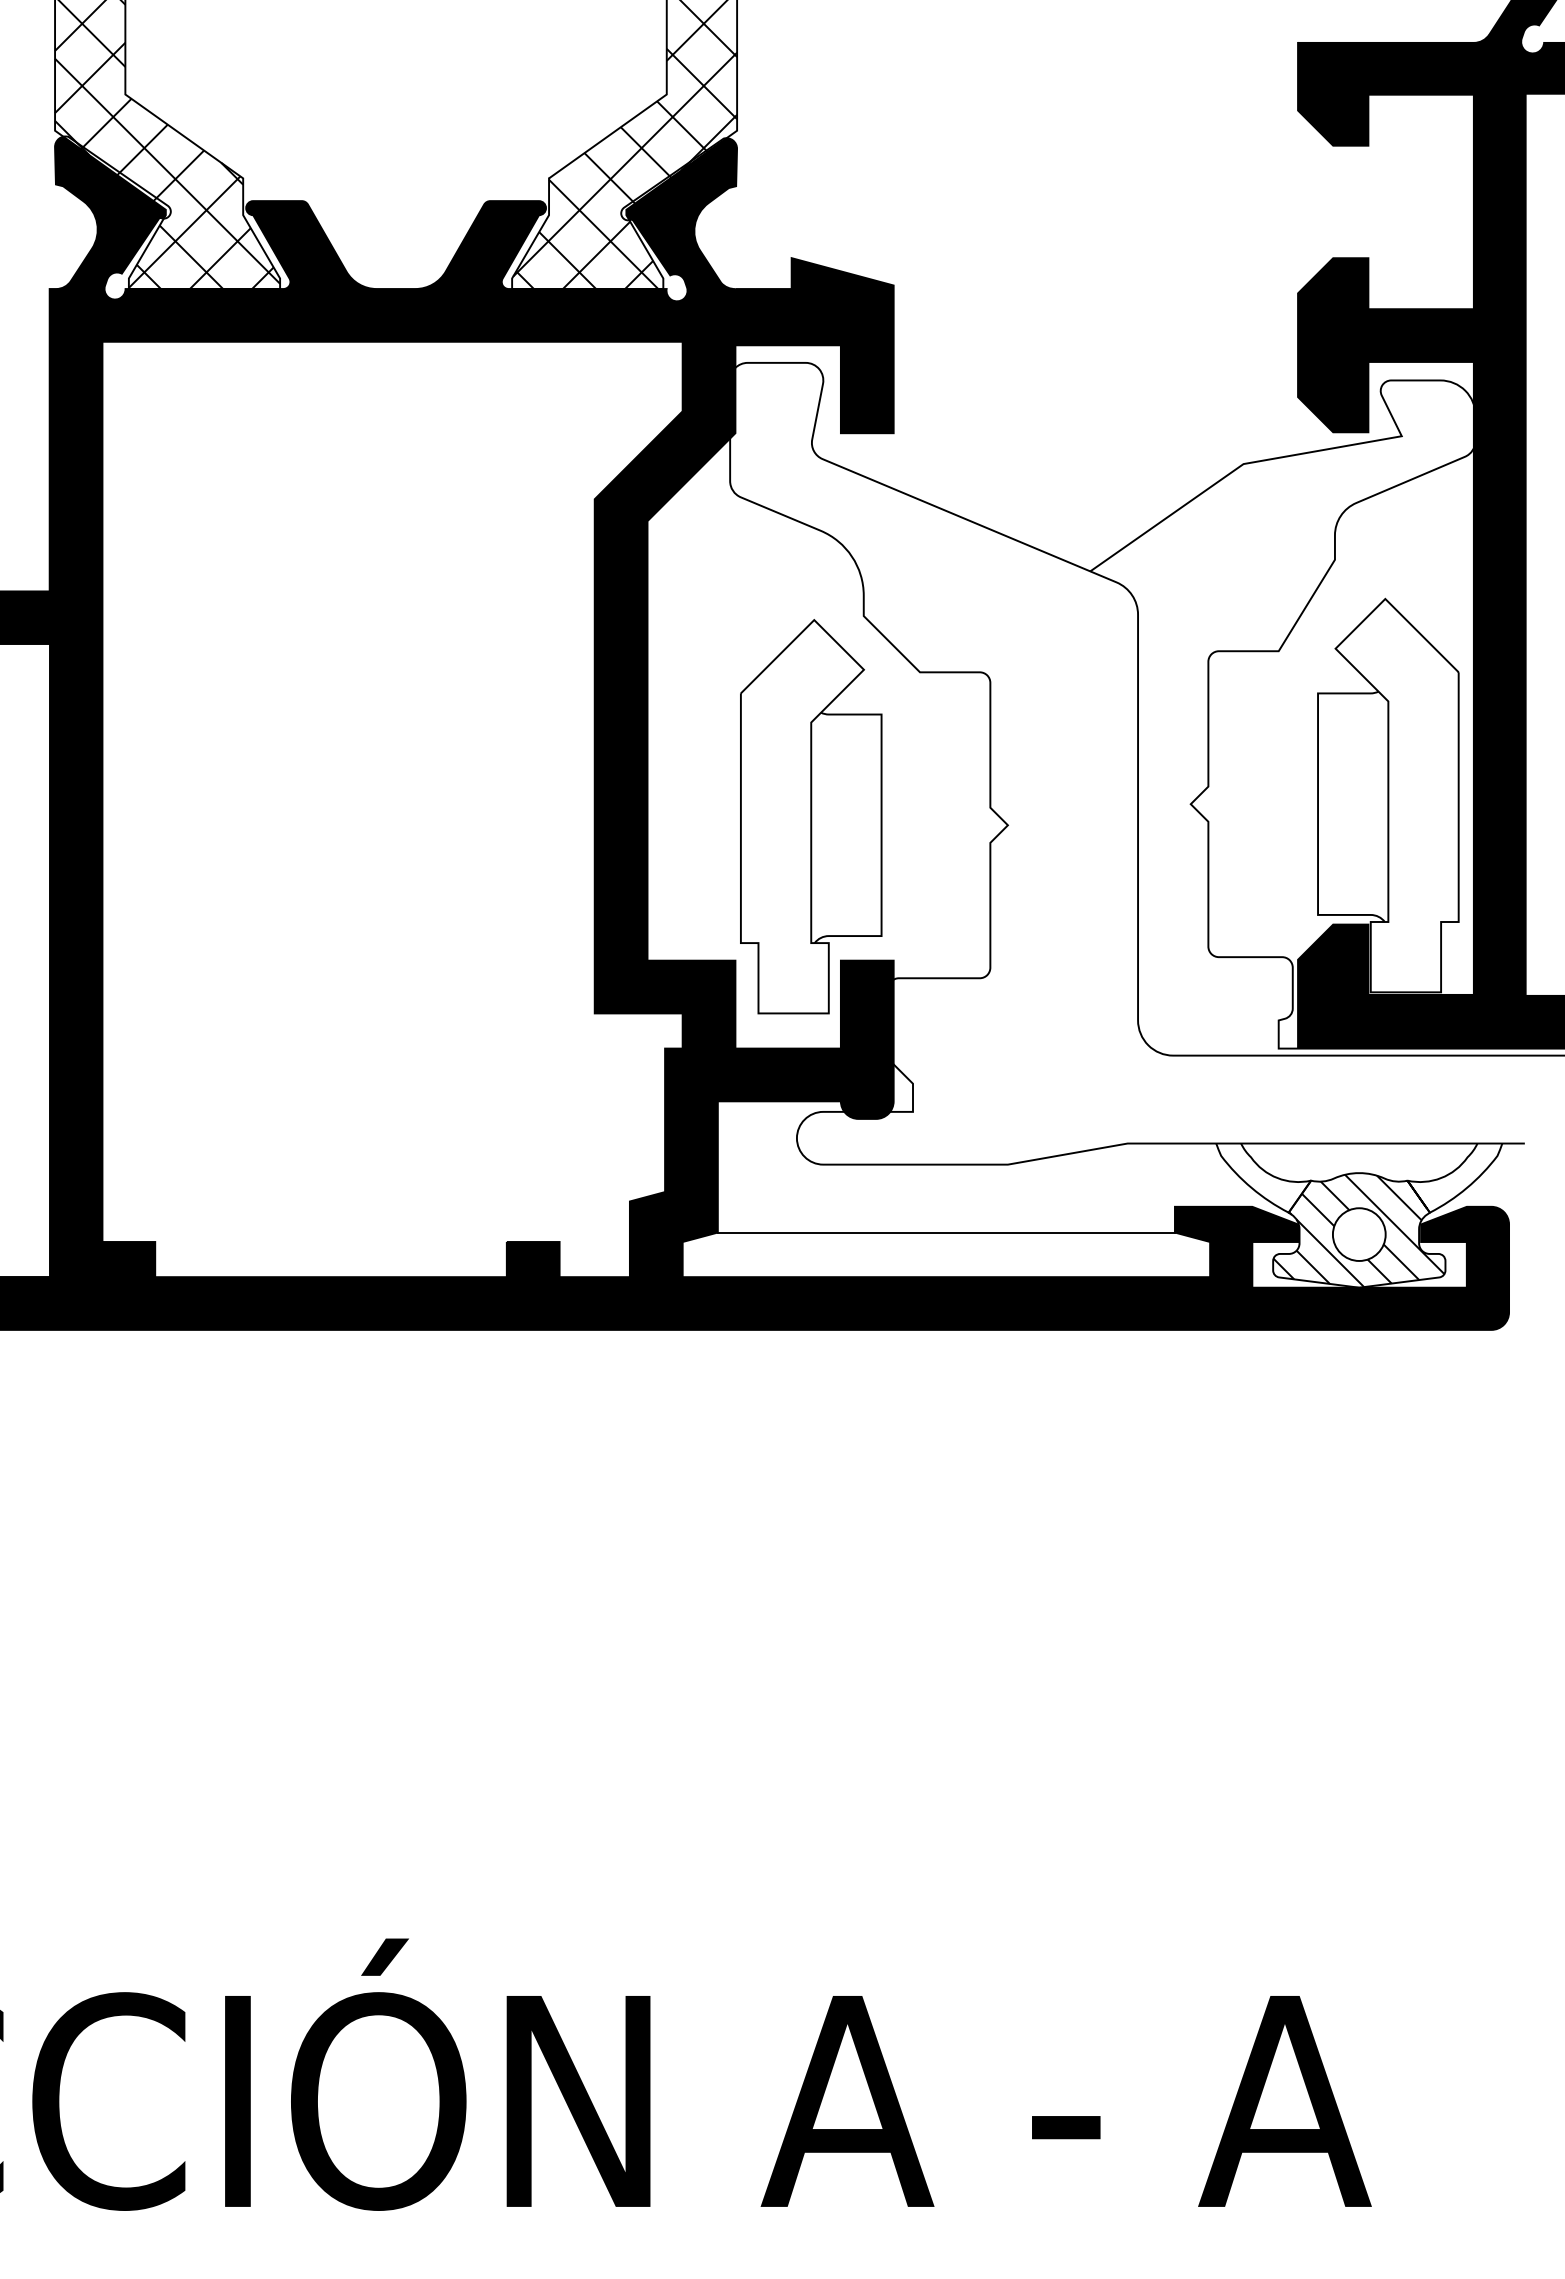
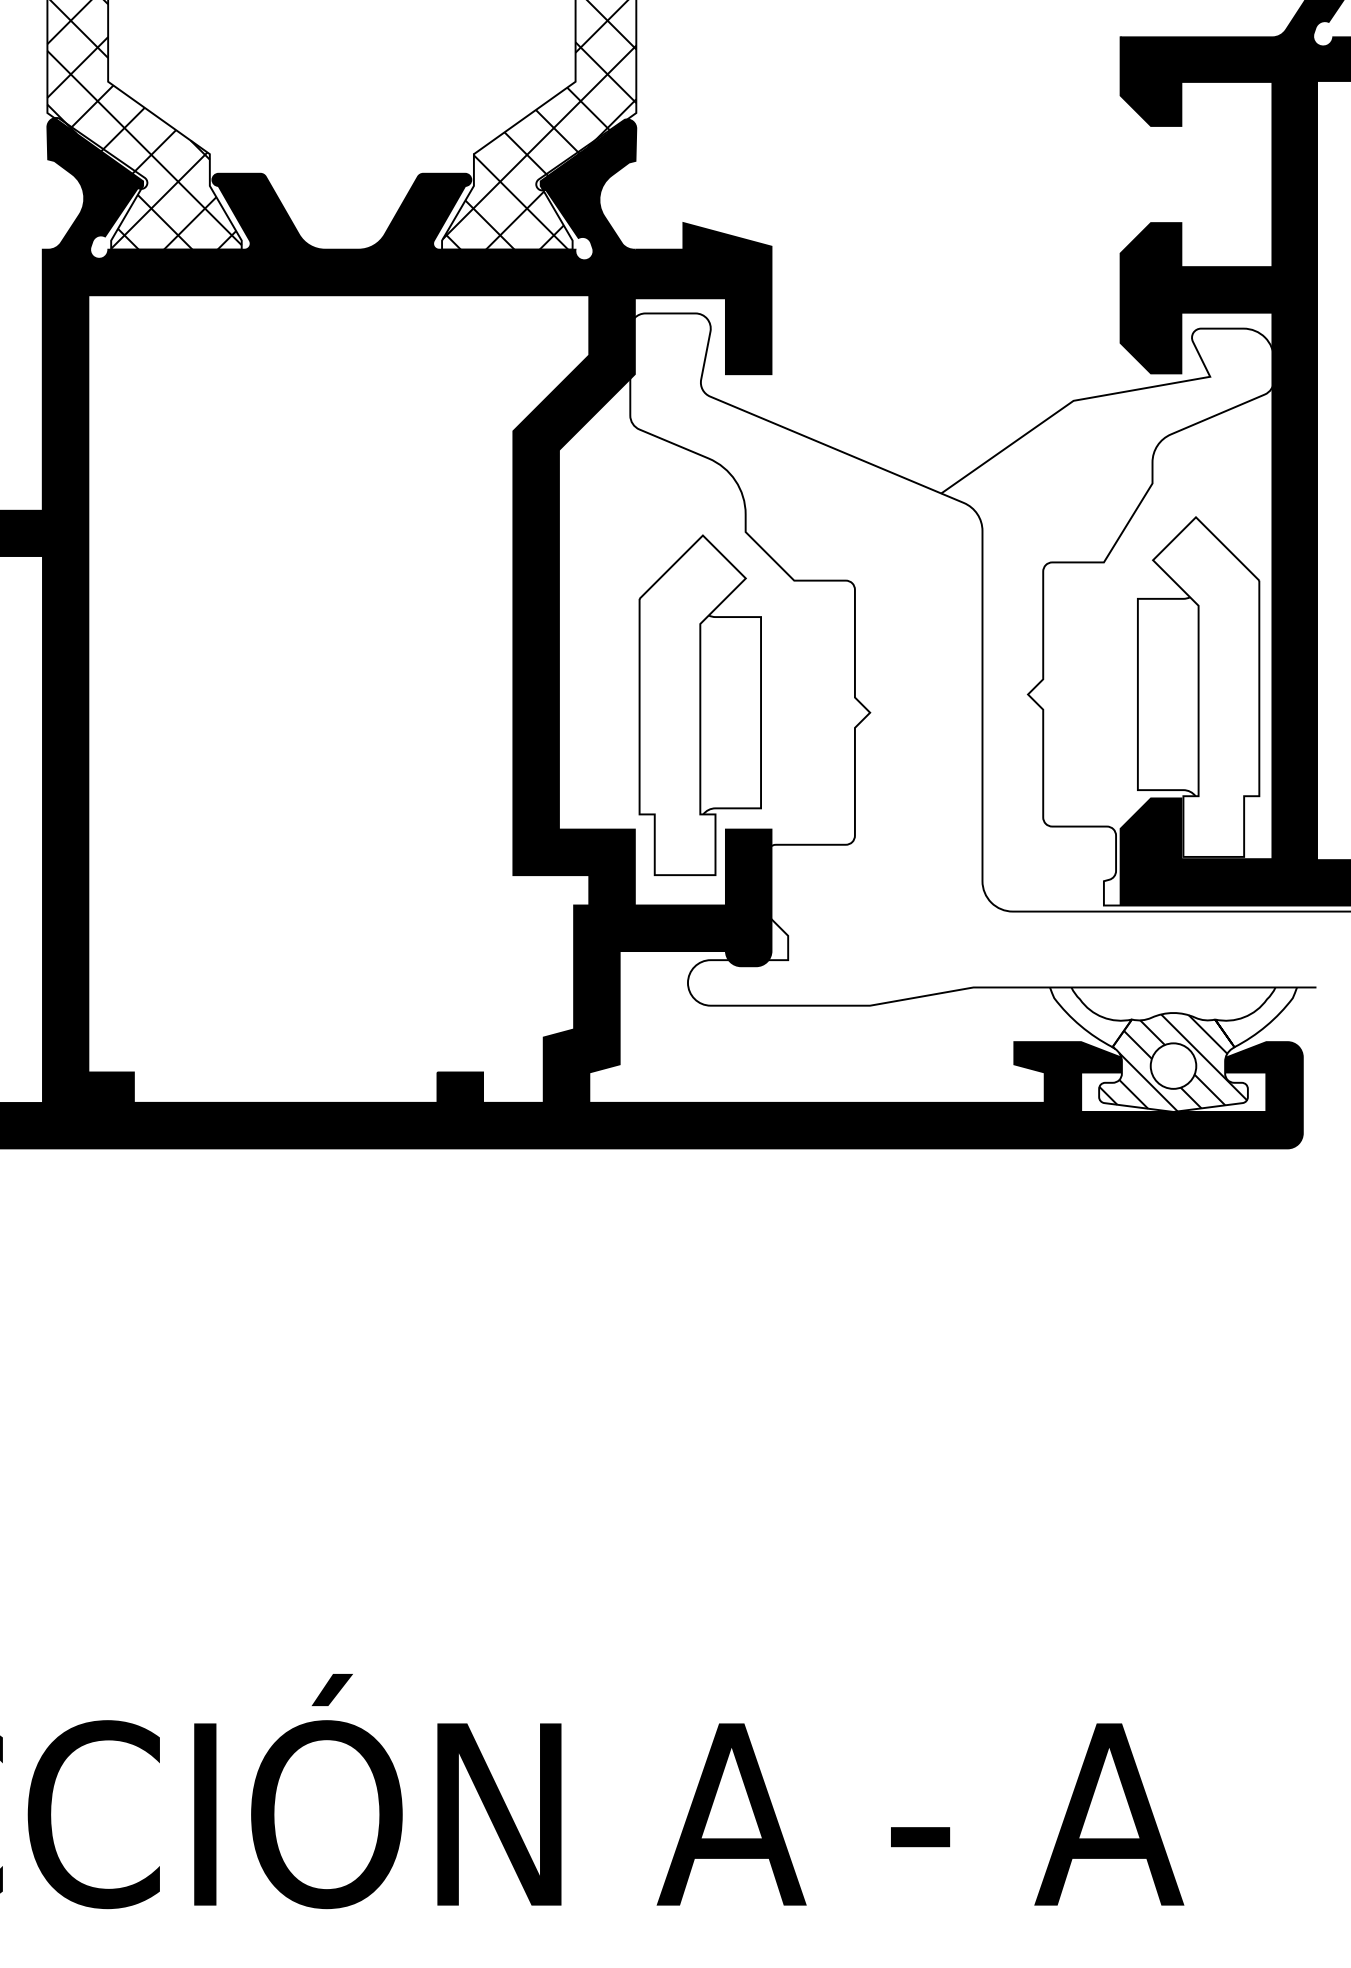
line: (945, 1232) -> (816, 1064), removed

